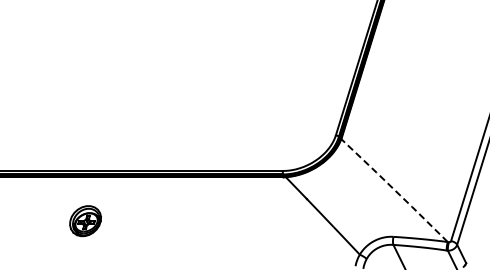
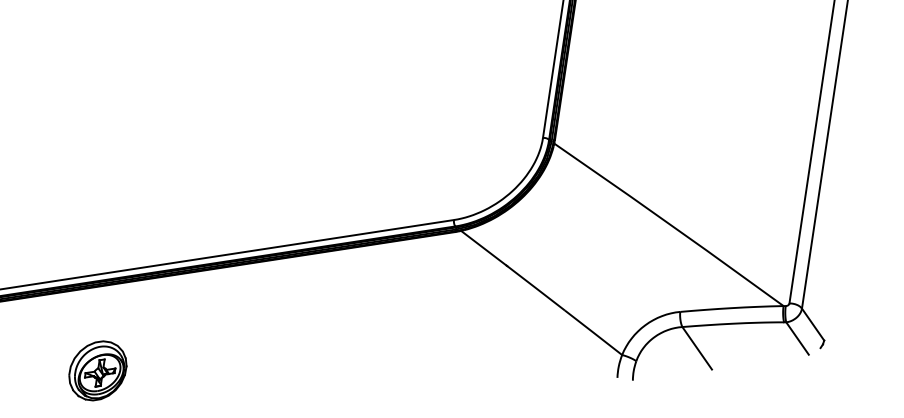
line: (395, 190) -> (670, 224), dashed -> solid

